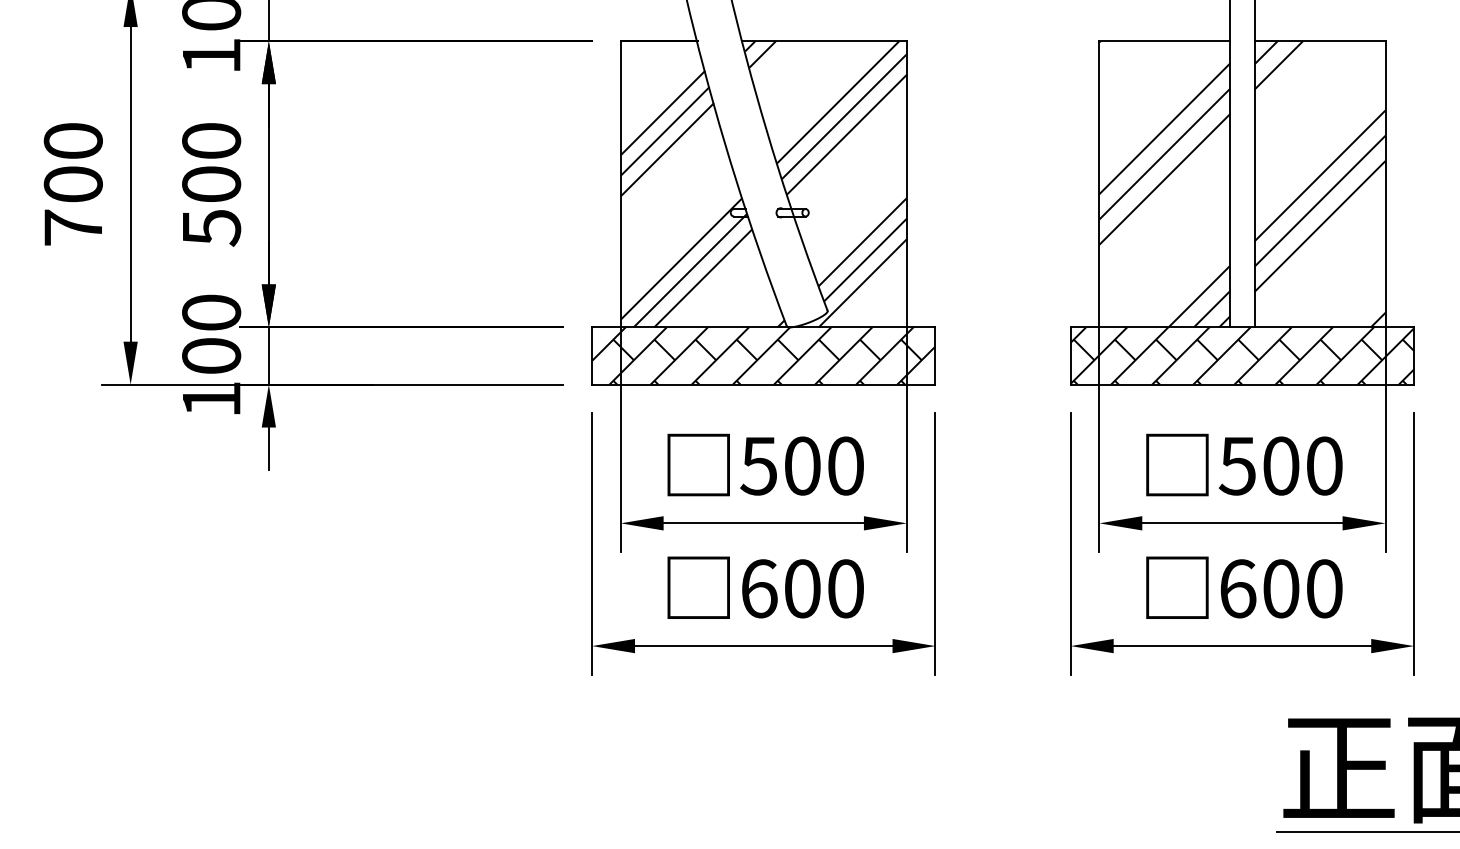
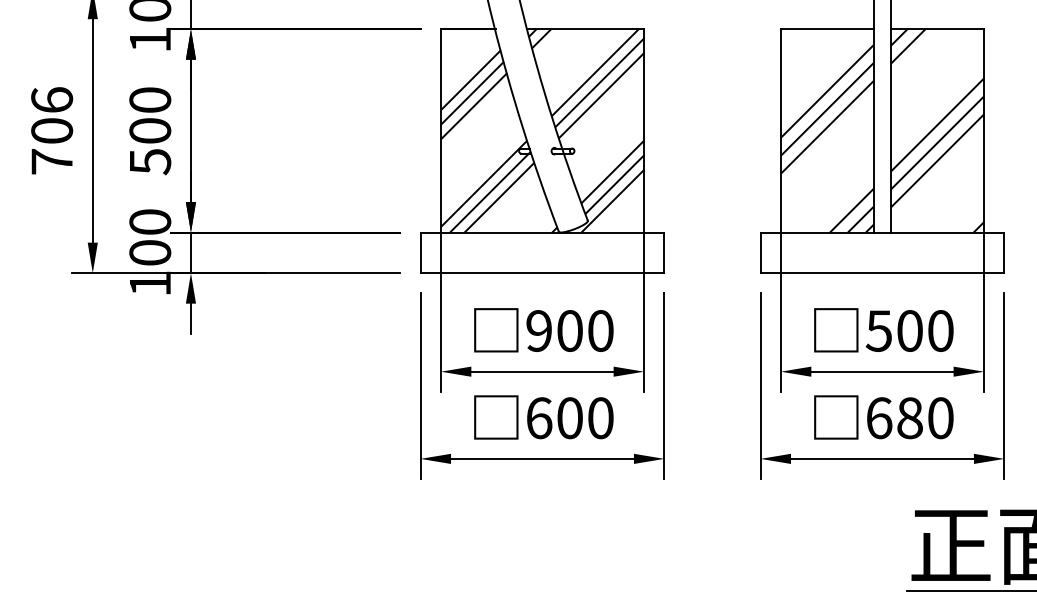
text: (73, 140) -> (52, 99), 700 -> 706
hatch: (763, 355) -> (542, 252), removed
hatch: (1242, 355) -> (882, 252), removed
text: (758, 465) -> (538, 330), 500 -> 900
text: (1280, 587) -> (909, 417), 600 -> 680

